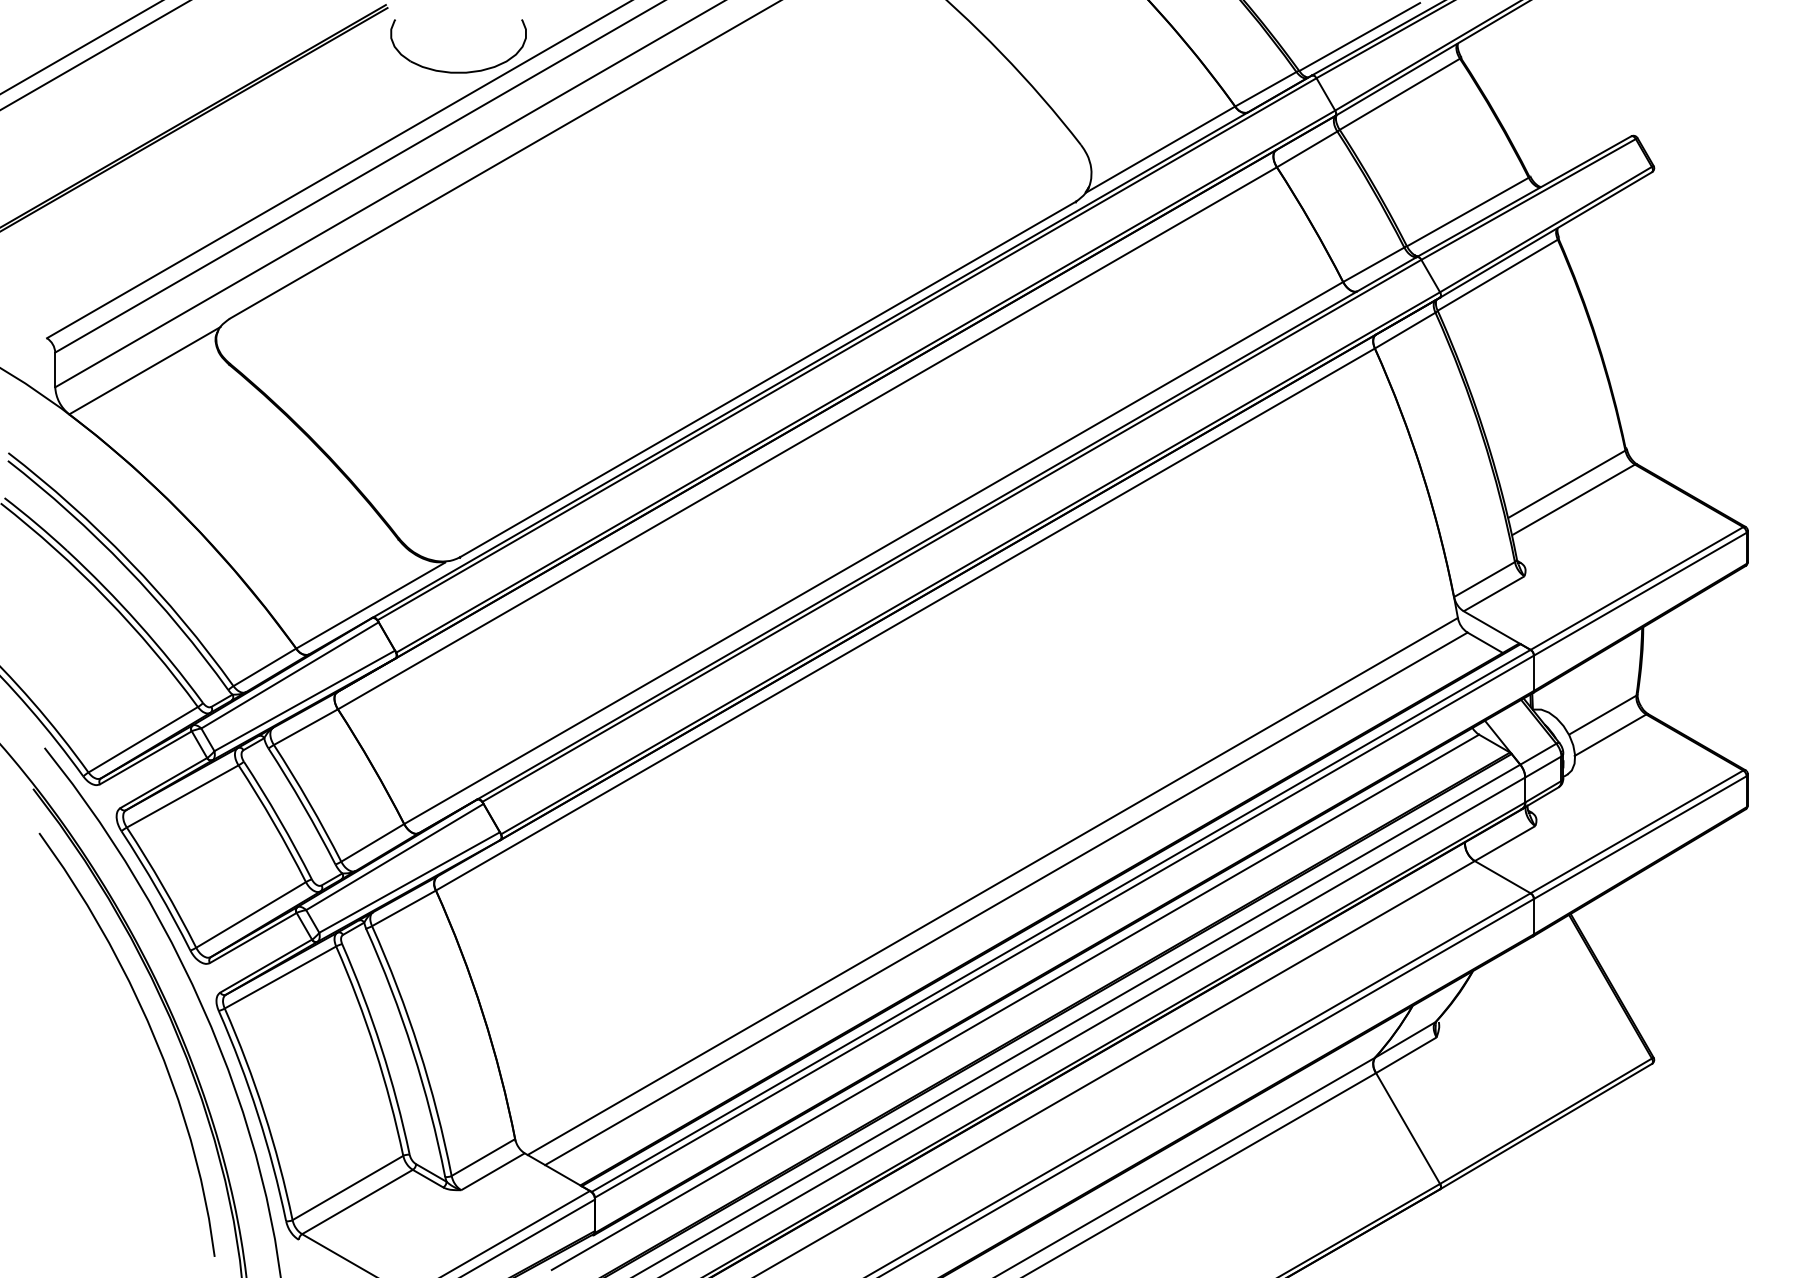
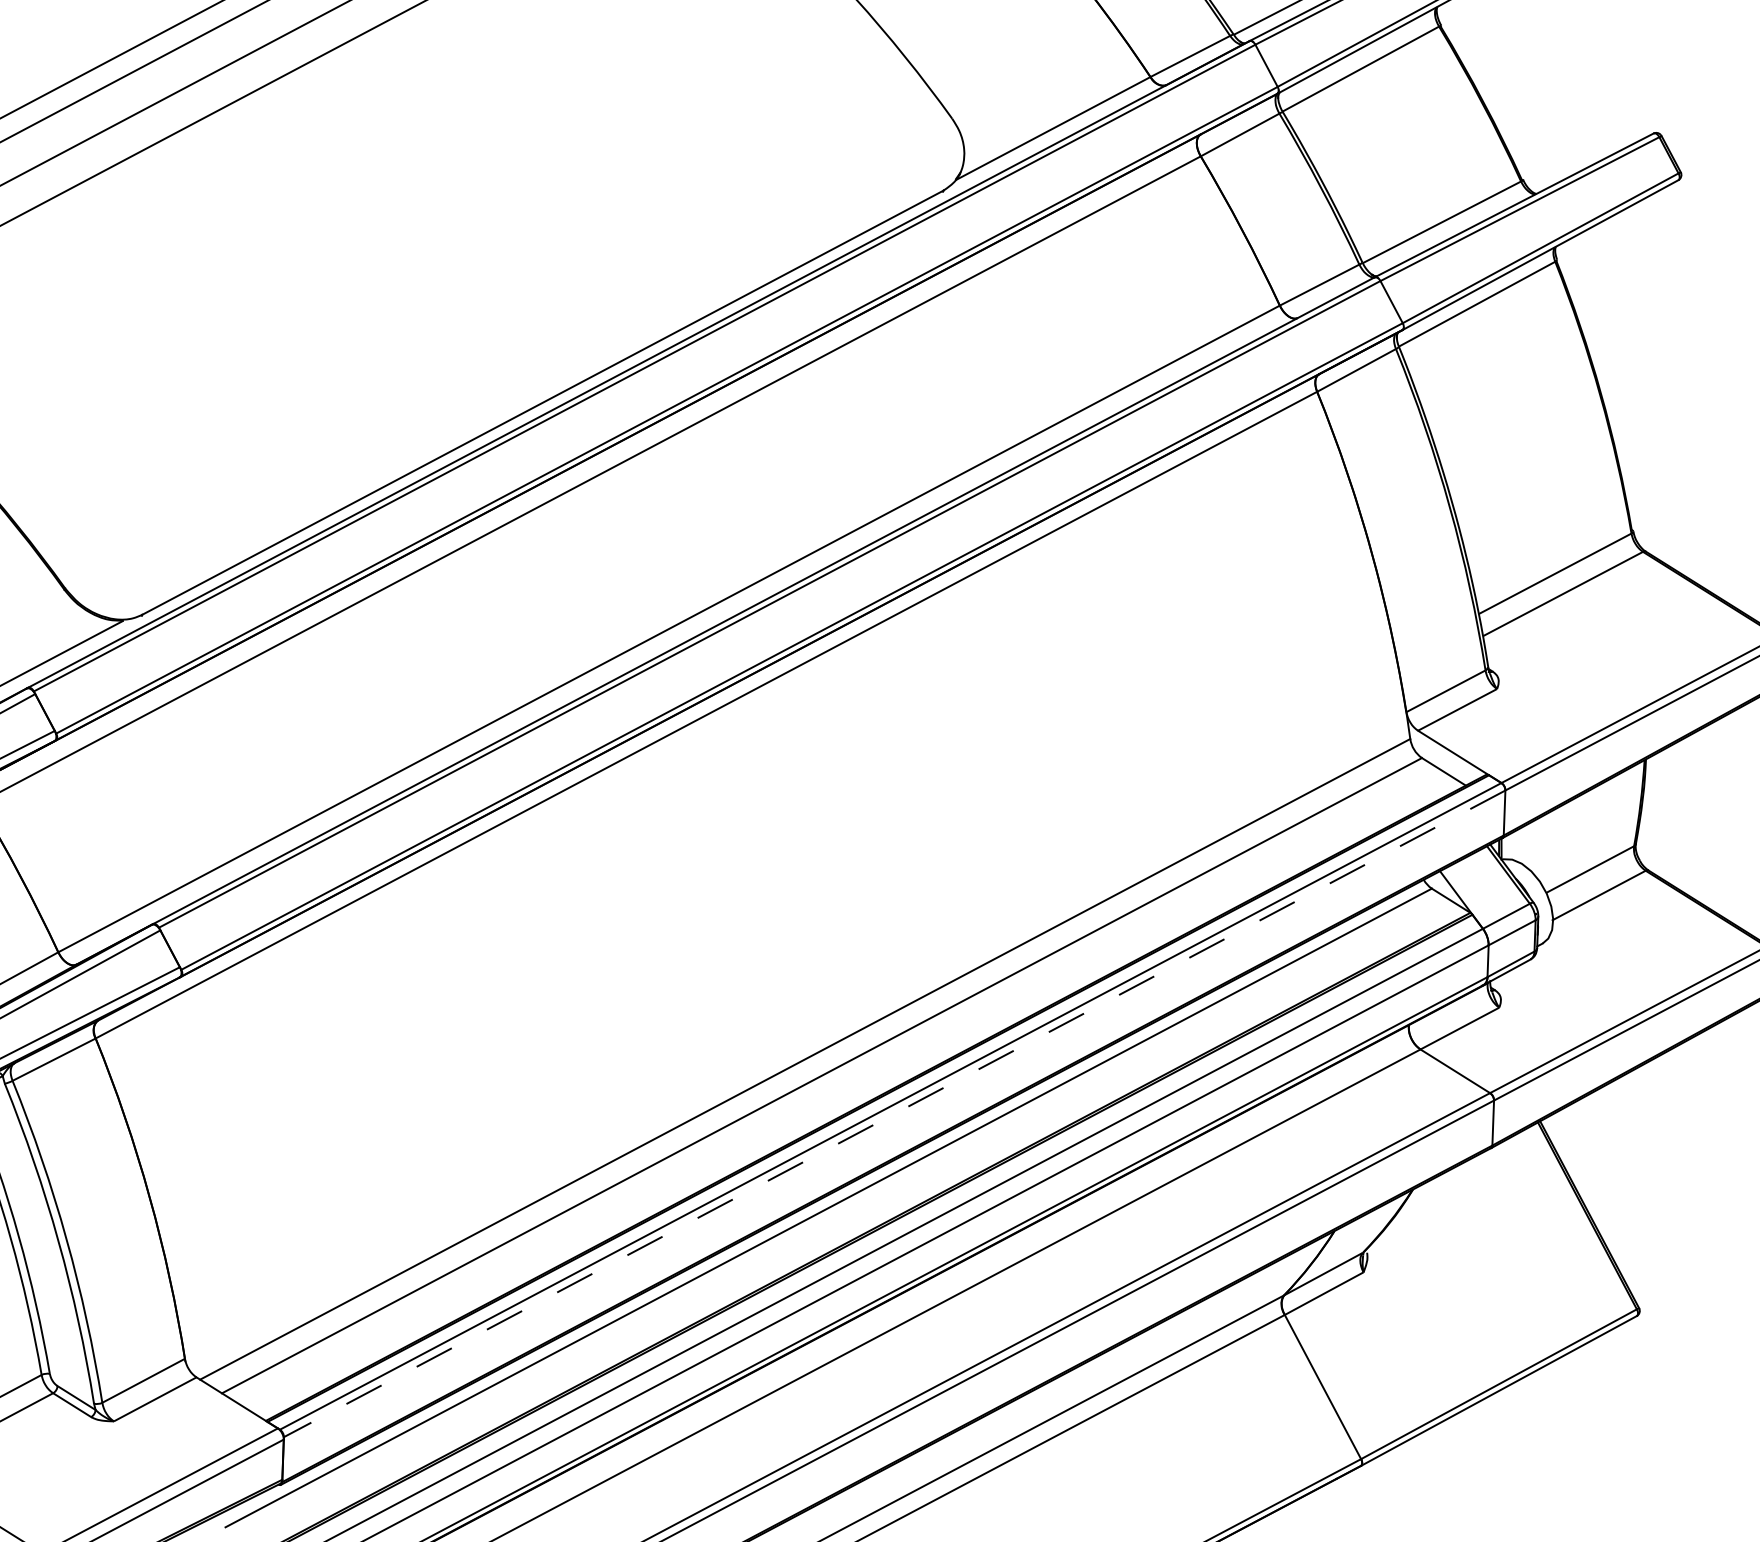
line: (1064, 926) -> (894, 1113), solid -> dashed

